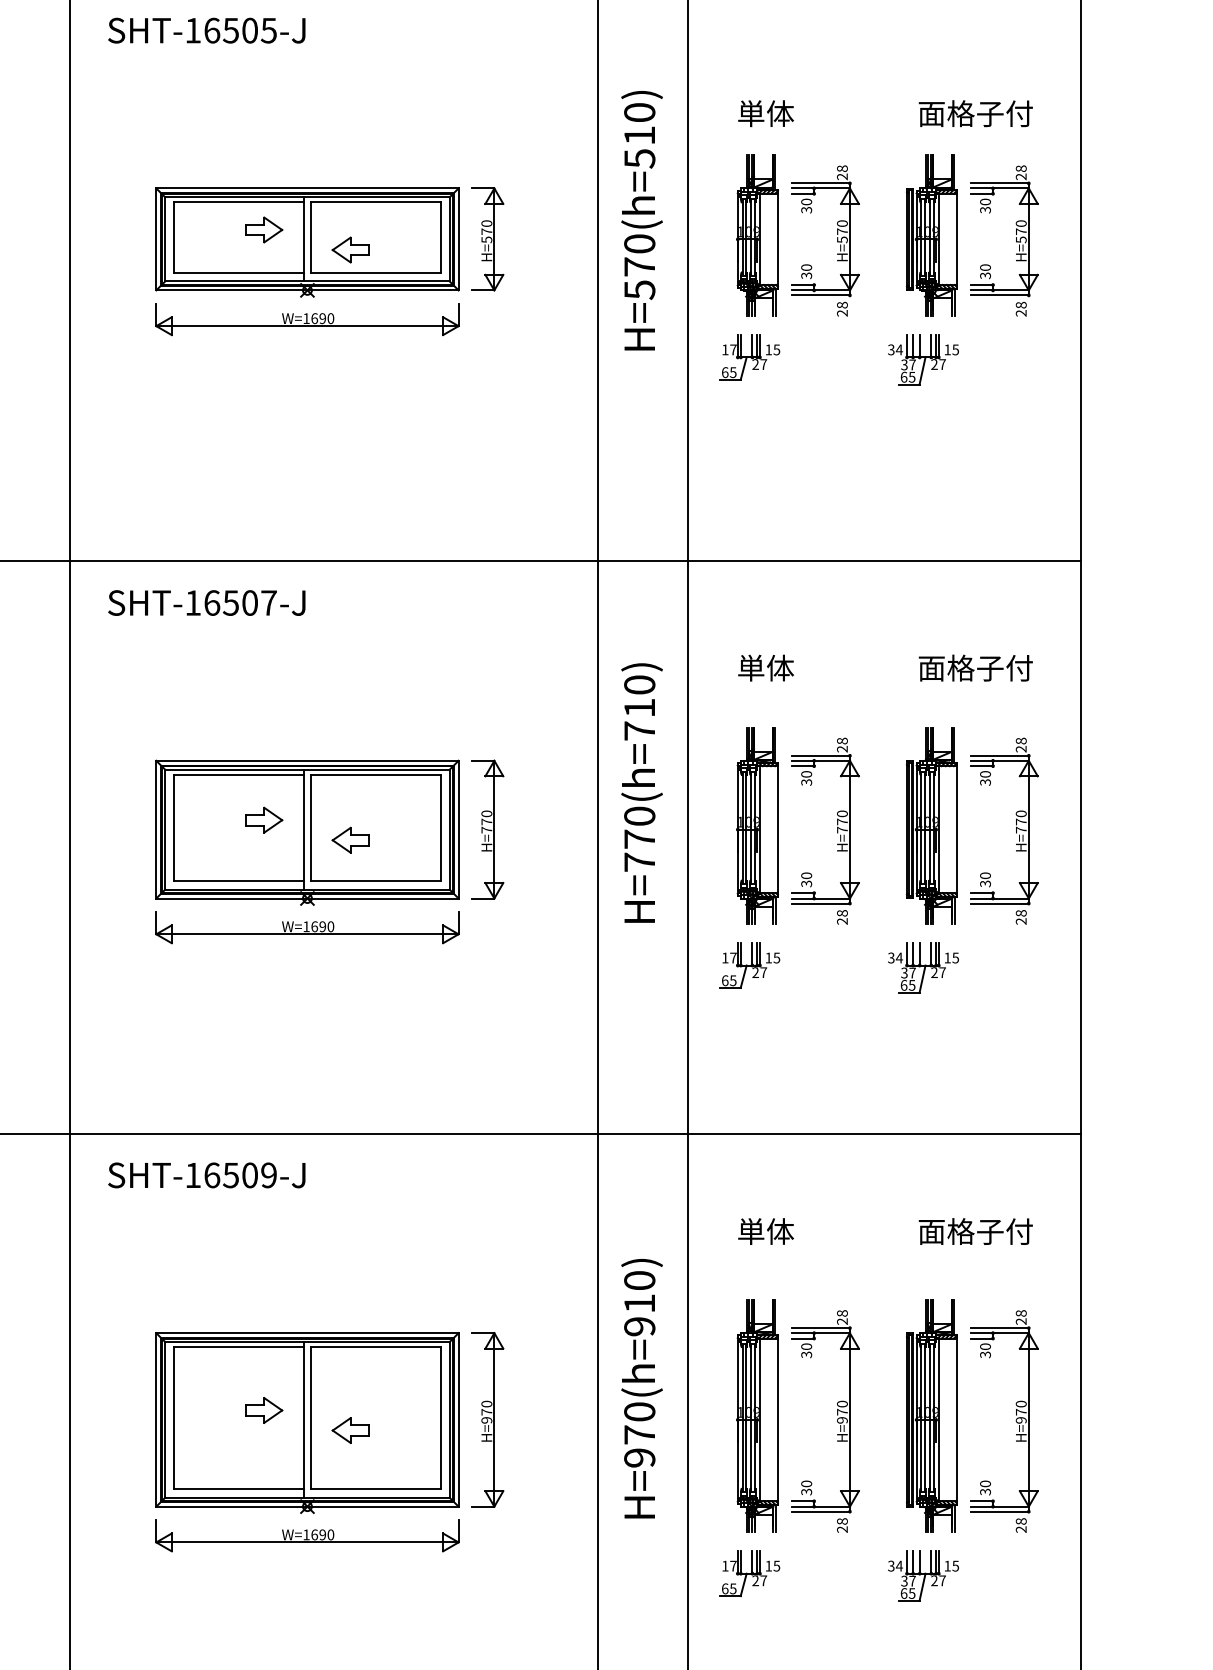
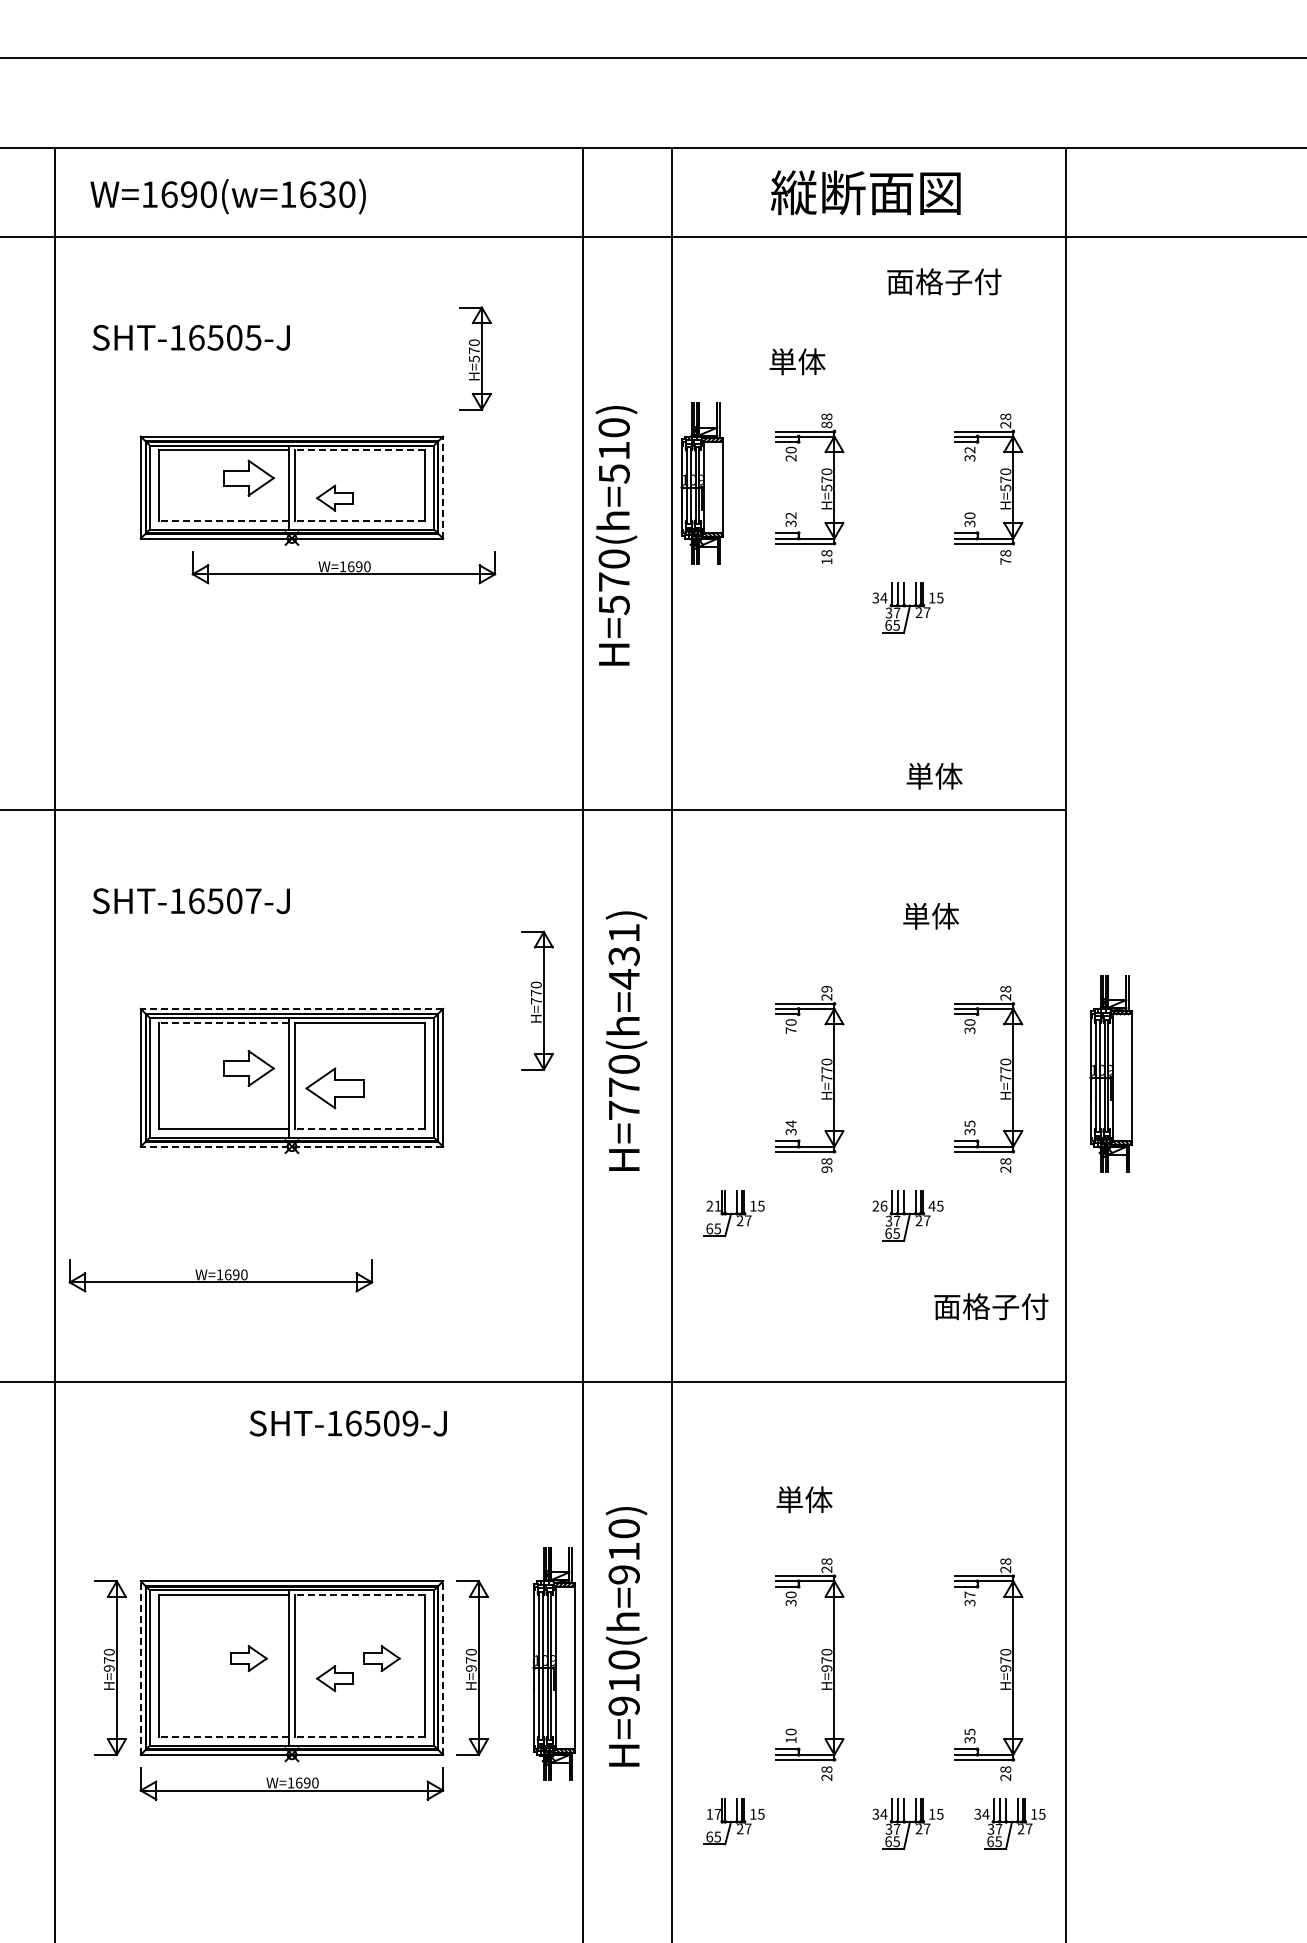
text: (206, 30) -> (190, 337), moved
text: (766, 113) -> (797, 361), moved
text: (976, 113) -> (944, 281), moved
text: (842, 176) -> (826, 424), 28 -> 88
text: (985, 201) -> (969, 449), 30 -> 32
line: (376, 202) -> (360, 450), solid -> dashed
text: (807, 210) -> (791, 458), 30 -> 20
text: (642, 220) -> (616, 535), moved
part: (264, 229) -> (248, 477), size x1.4
part: (757, 235) -> (701, 483), moved
part: (932, 235) -> (916, 483), removed
line: (459, 239) -> (443, 487), solid -> dashed
part: (488, 239) -> (475, 358), moved
text: (806, 267) -> (790, 515), 30 -> 32
line: (239, 272) -> (223, 520), solid -> dashed
line: (376, 272) -> (360, 520), solid -> dashed
text: (842, 313) -> (826, 561), 28 -> 18
text: (1021, 313) -> (1005, 561), 28 -> 78
part: (307, 319) -> (343, 567), moved
part: (749, 357) -> (733, 605), removed
text: (206, 603) -> (190, 901), moved
text: (766, 667) -> (934, 775), moved
text: (976, 667) -> (960, 915), 面格子付 -> 単体
text: (639, 708) -> (623, 956), H=770(h=710) -> H=770(h=431)
text: (842, 740) -> (826, 988), 28 -> 29
line: (307, 760) -> (291, 1008), solid -> dashed
line: (239, 774) -> (223, 1022), solid -> dashed
text: (806, 782) -> (790, 1030), 30 -> 70
part: (264, 819) -> (248, 1067), size x1.4
part: (757, 825) -> (1110, 1073), moved
part: (932, 825) -> (916, 1073), removed
part: (488, 829) -> (537, 1000), moved
part: (350, 840) -> (334, 1088), size x1.6
text: (806, 875) -> (790, 1123), 30 -> 34
text: (985, 875) -> (969, 1123), 30 -> 35
line: (376, 880) -> (360, 1128), solid -> dashed
line: (307, 898) -> (291, 1146), solid -> dashed
text: (843, 921) -> (827, 1169), 28 -> 98
part: (307, 927) -> (220, 1275), moved
text: (729, 957) -> (713, 1205), 17 -> 21
text: (895, 957) -> (879, 1205), 34 -> 26
text: (947, 957) -> (931, 1205), 15 -> 45
text: (206, 1175) -> (347, 1423), moved
text: (766, 1231) -> (804, 1499), moved
text: (976, 1231) -> (991, 1306), moved
text: (985, 1346) -> (969, 1594), 30 -> 37
line: (376, 1347) -> (360, 1595), solid -> dashed
part: (397, 1410) -> (381, 1658), added
part: (757, 1415) -> (553, 1663), moved
part: (932, 1415) -> (916, 1663), removed
part: (126, 1419) -> (110, 1667), added
line: (156, 1420) -> (140, 1668), solid -> dashed
line: (459, 1420) -> (443, 1668), solid -> dashed
text: (640, 1434) -> (624, 1682), H=970(h=910) -> H=910(h=910)
text: (985, 1483) -> (969, 1731), 30 -> 35
line: (239, 1489) -> (223, 1737), solid -> dashed
line: (376, 1489) -> (360, 1737), solid -> dashed
text: (806, 1492) -> (790, 1740), 30 -> 10
part: (1025, 1575) -> (1009, 1823), added

